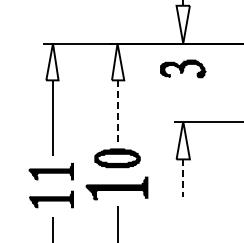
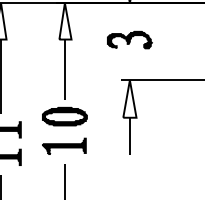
part: (183, 68) -> (130, 39), moved
line: (117, 110) -> (64, 69), dashed -> solid
line: (183, 178) -> (130, 136), dashed -> solid
part: (116, 187) -> (63, 145), size x0.71

